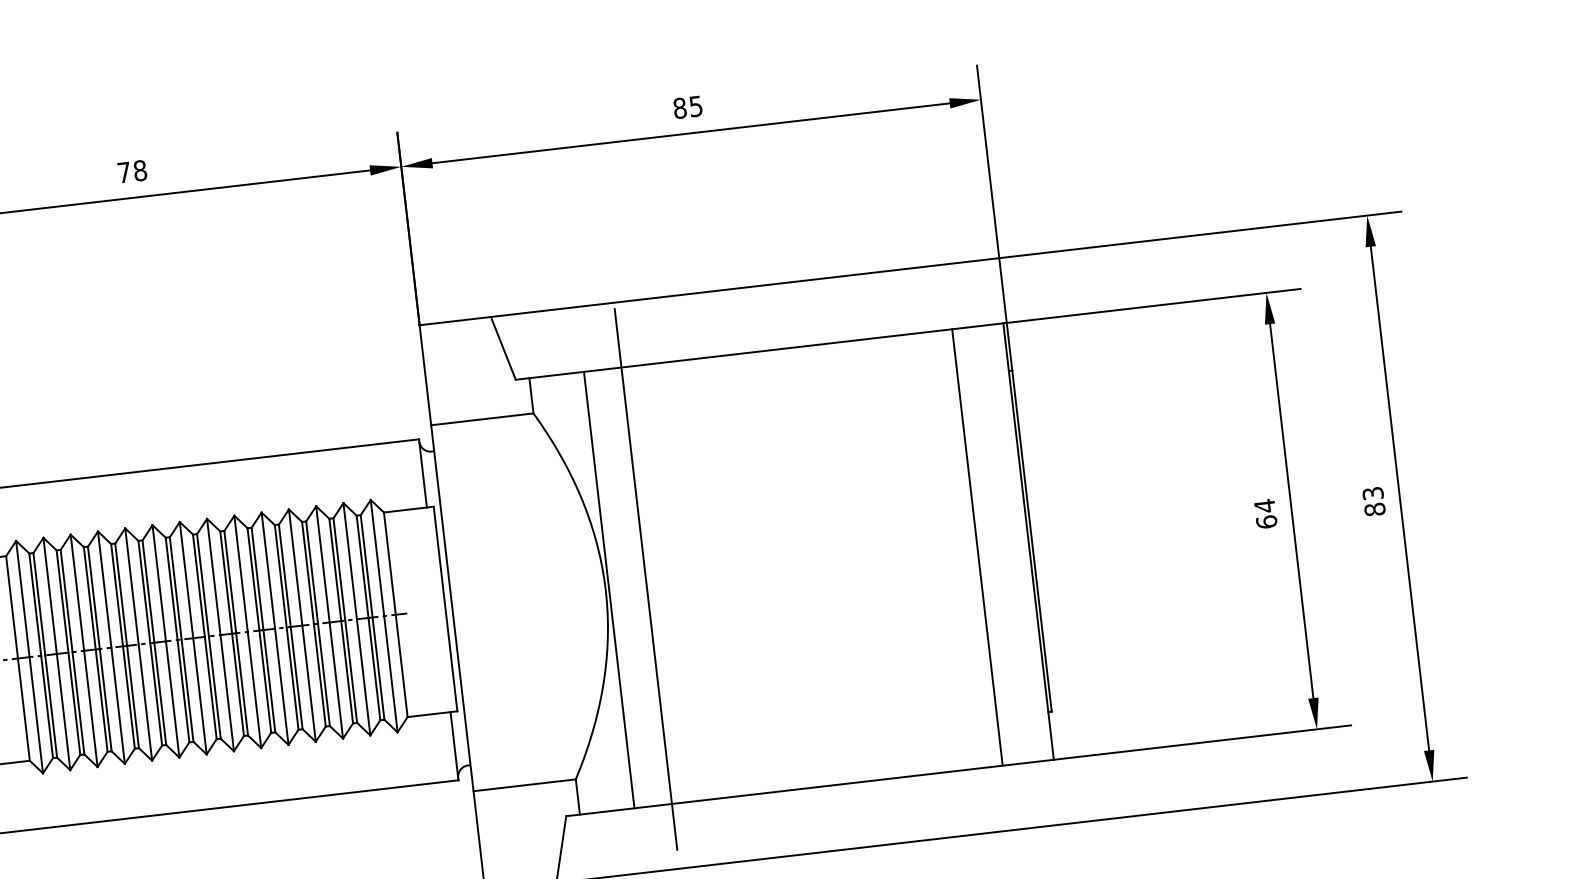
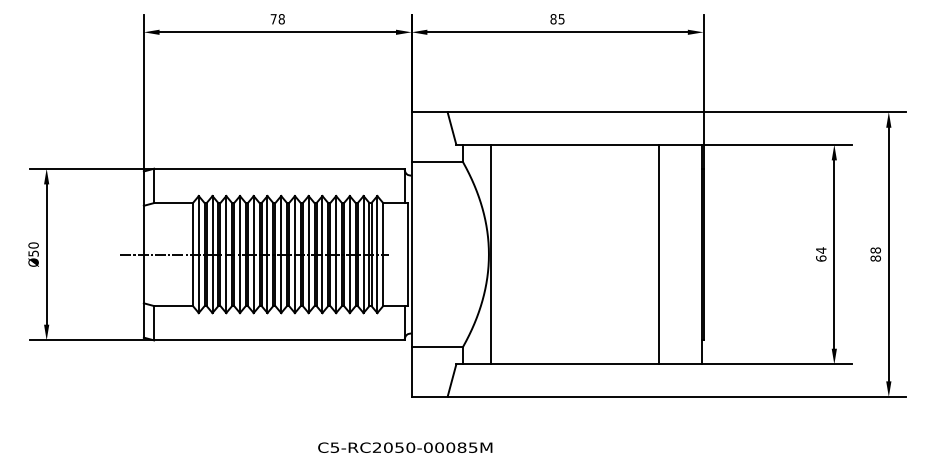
text: (1372, 493) -> (875, 250), 83 -> 88
line: (978, 547) -> (659, 254), moved
line: (645, 579) -> (509, 251), removed

